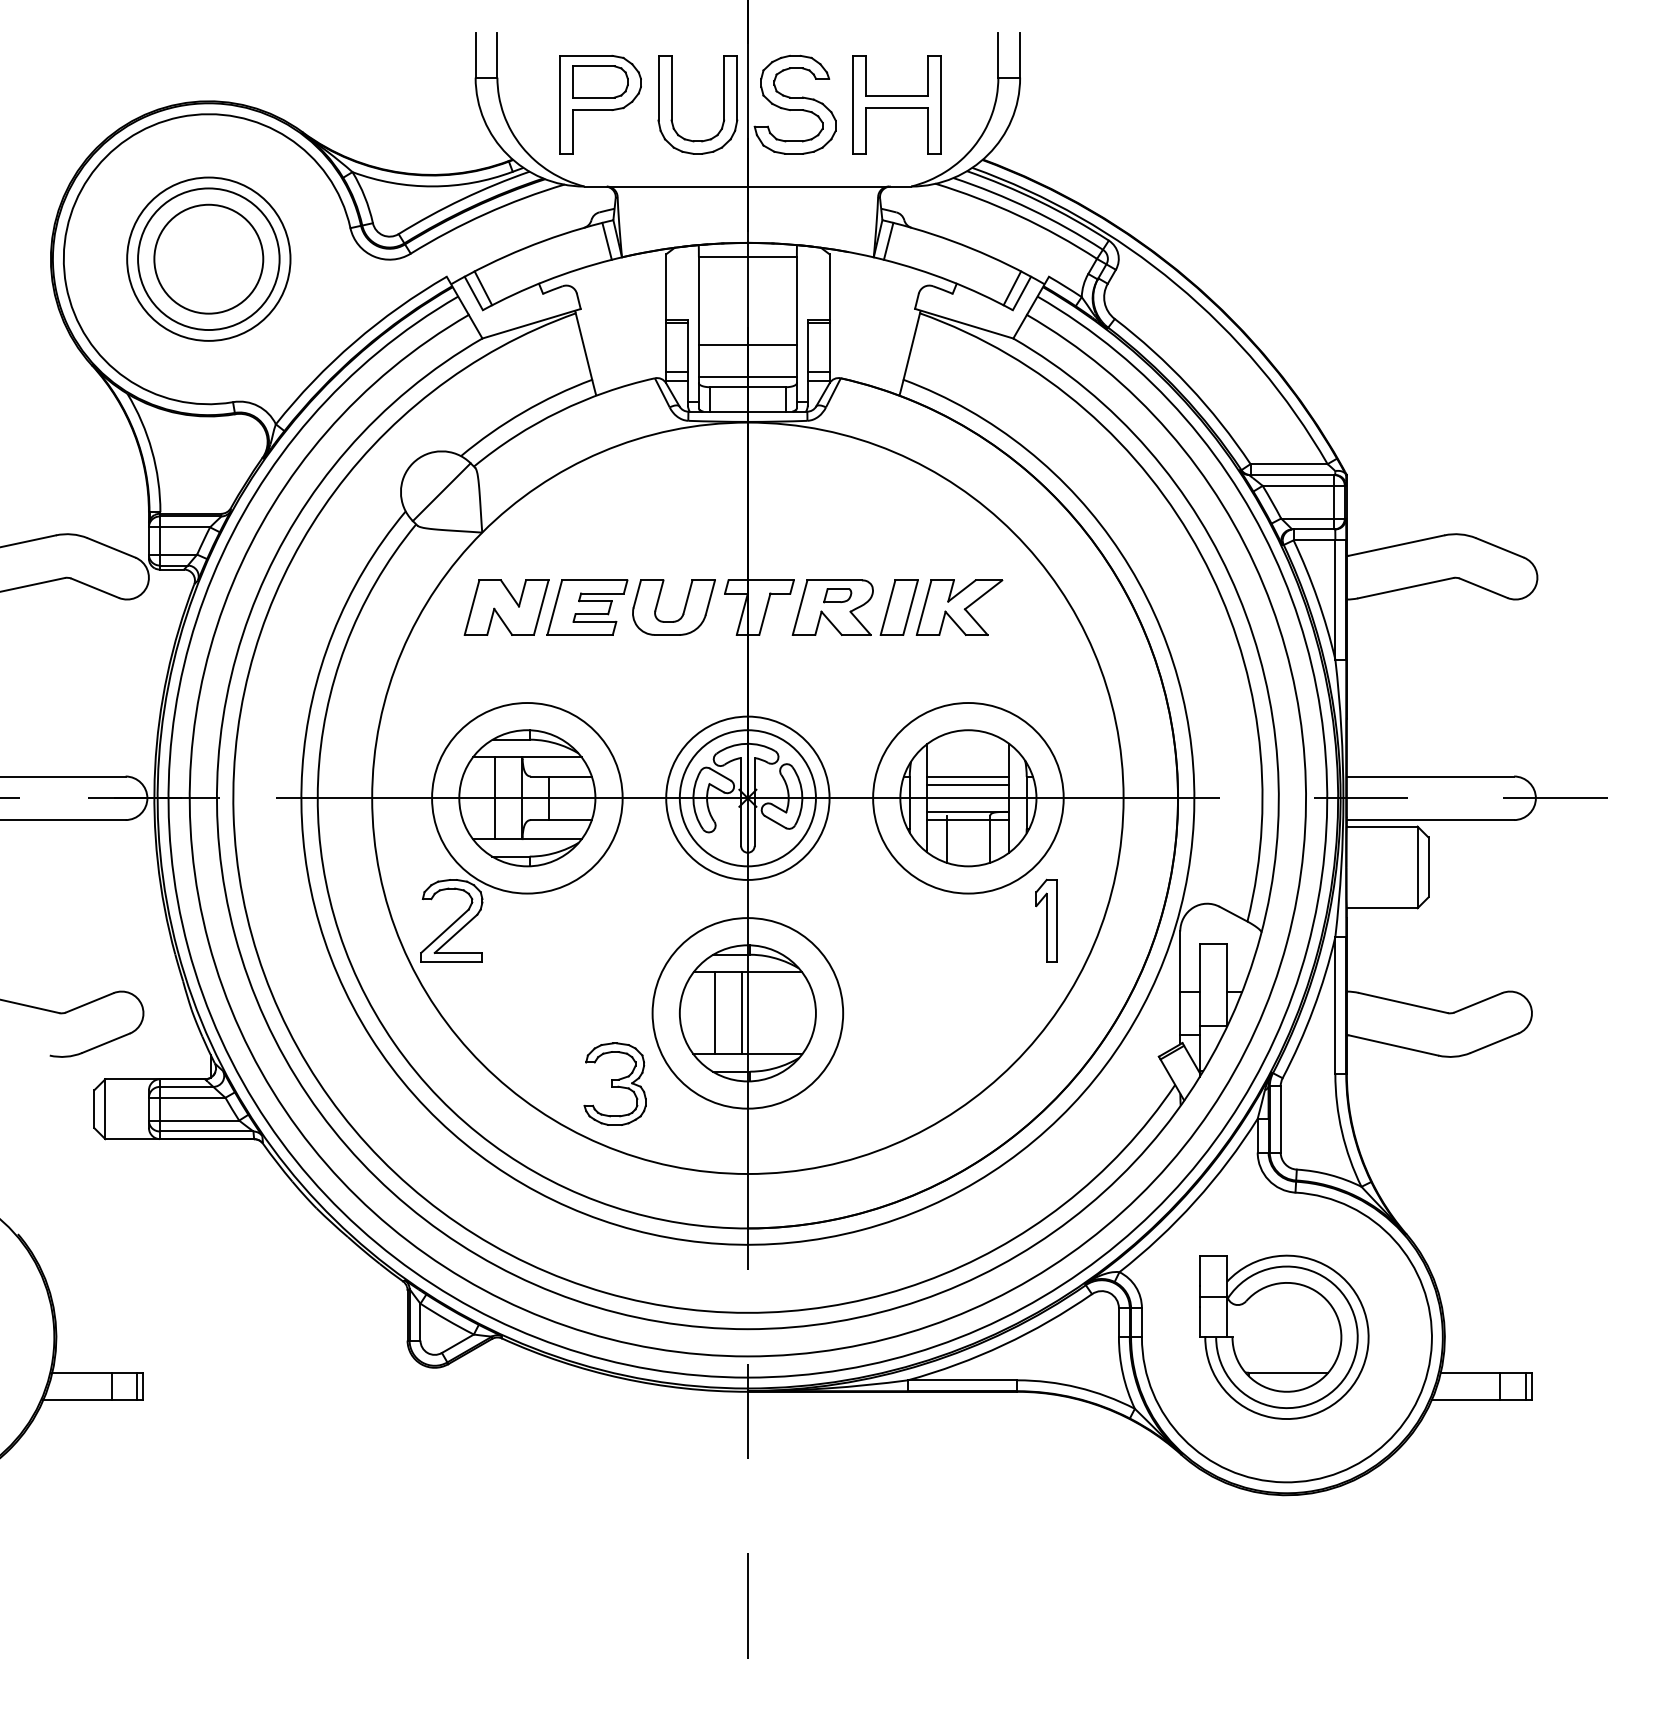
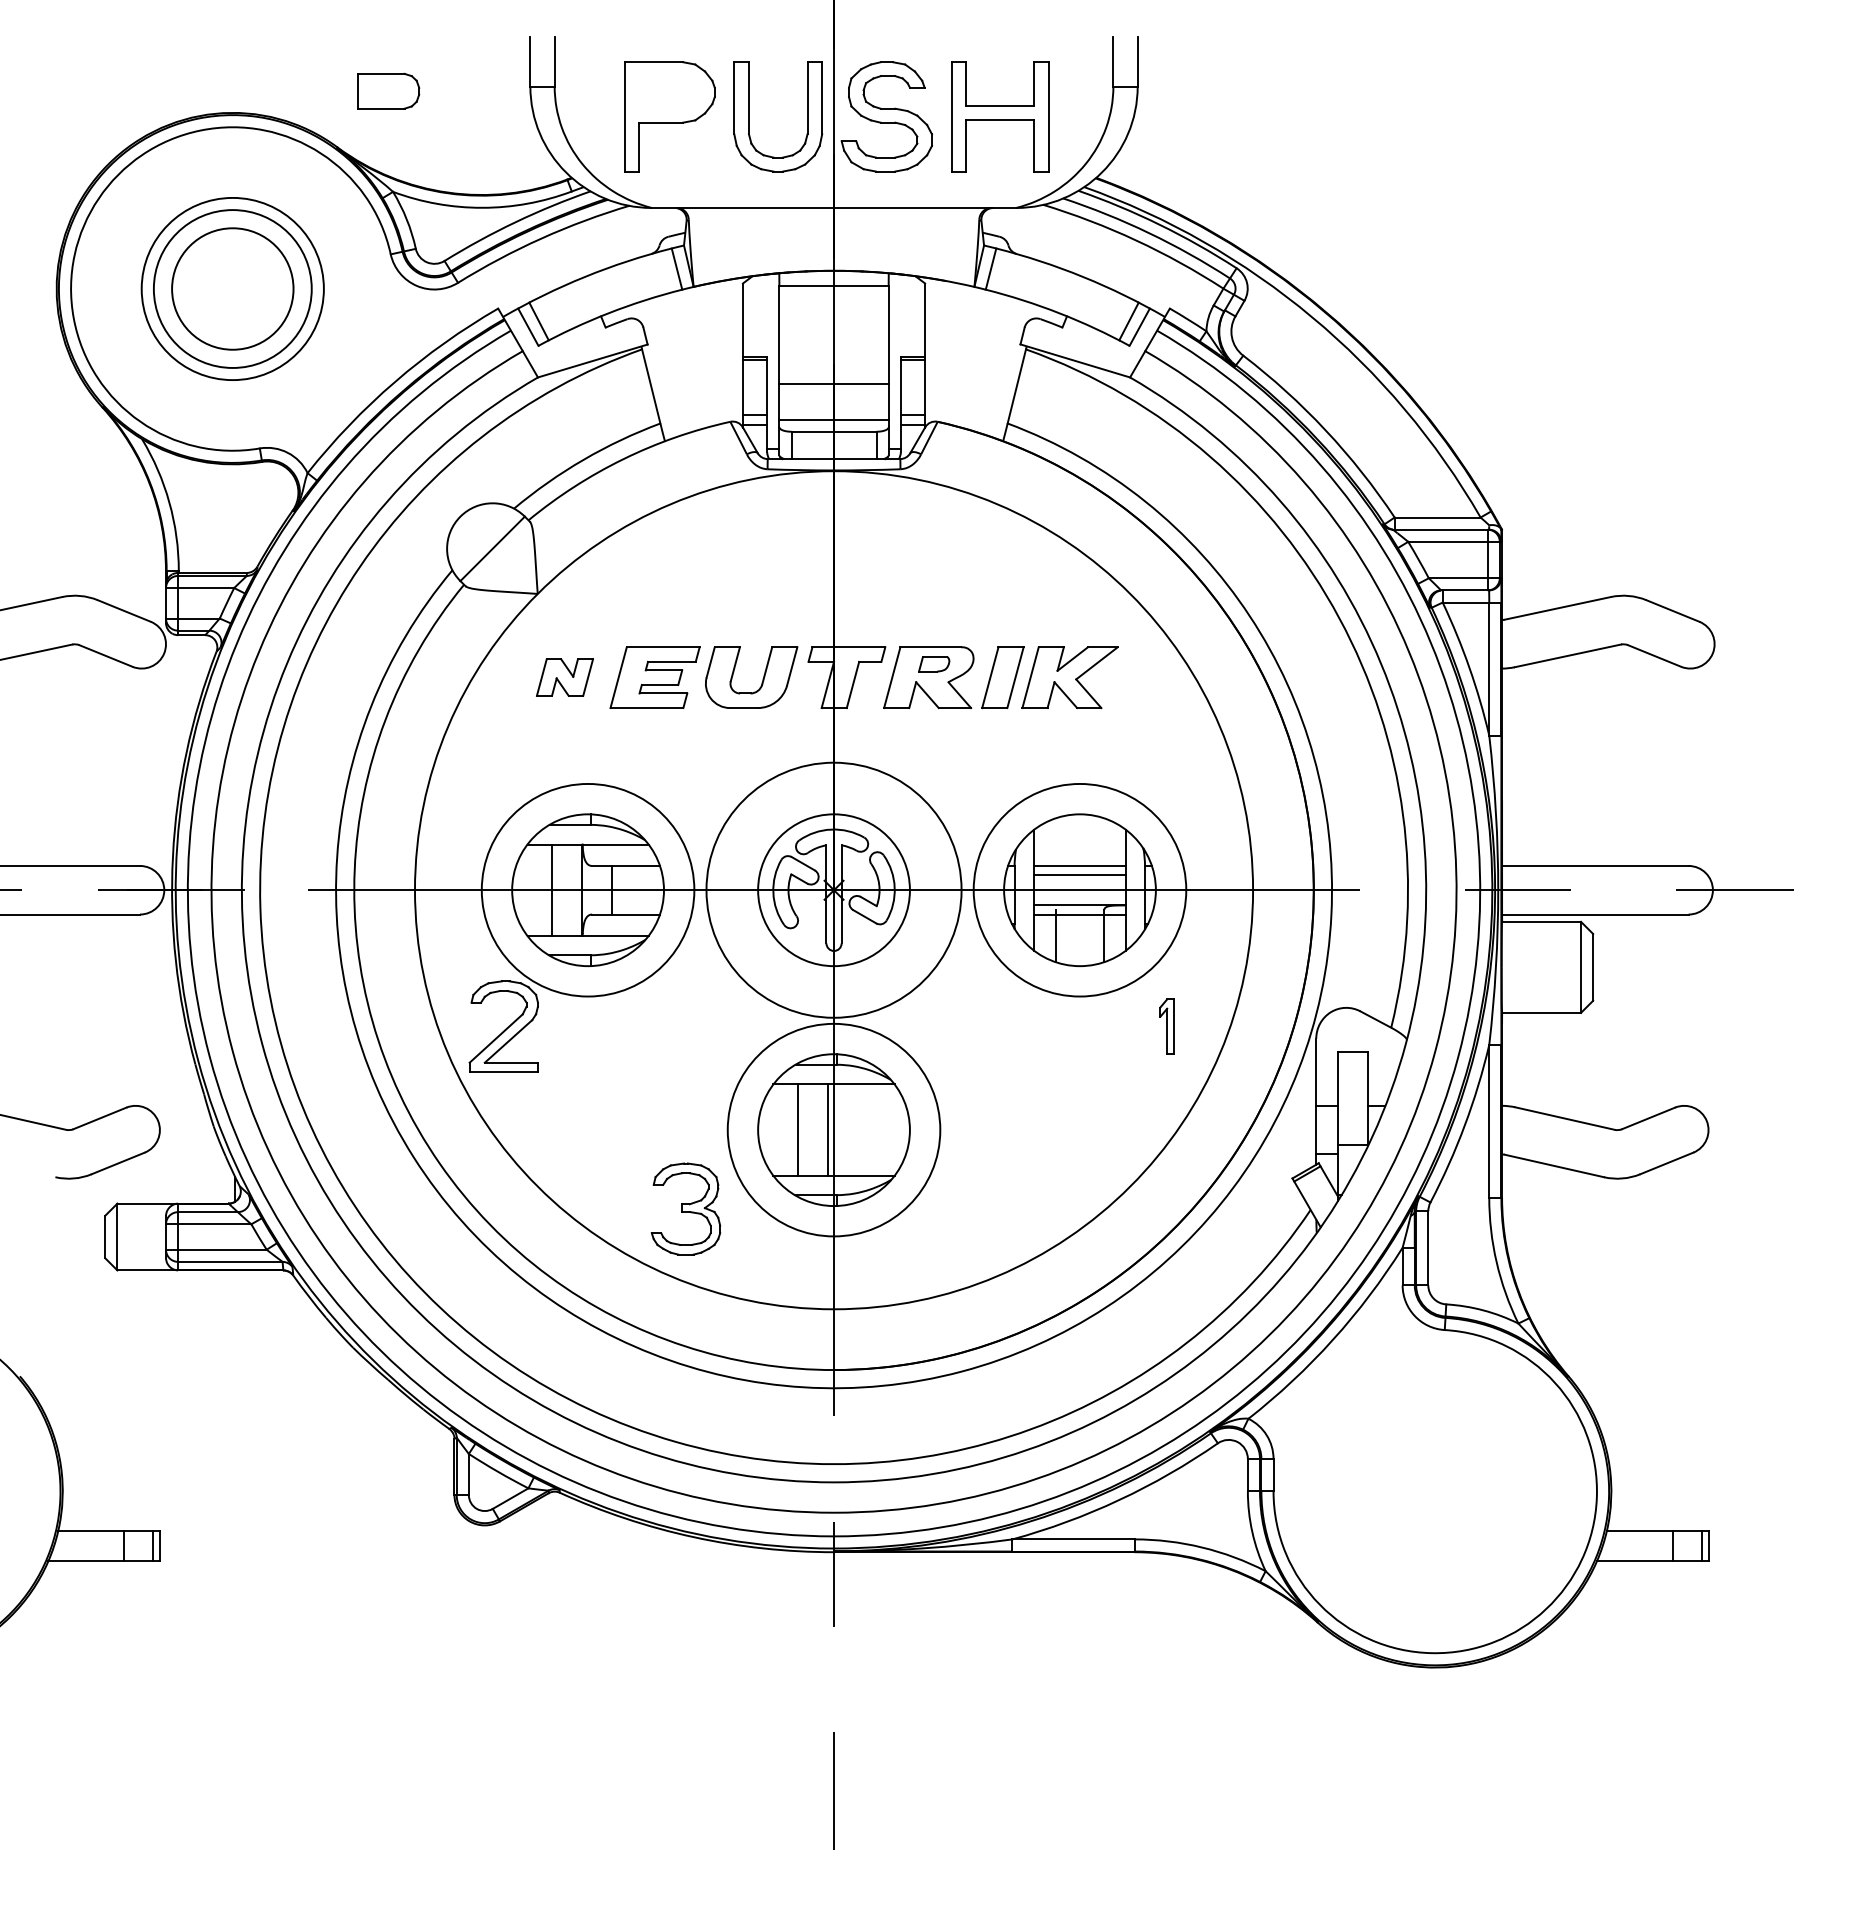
part: (600, 81) -> (388, 90), moved
part: (506, 607) -> (564, 677), size x0.6
circle: (747, 798) -> (833, 890), size x1.4
part: (1045, 920) -> (1166, 1026), size x0.6
part: (1284, 1337) -> (1432, 1491), removed

